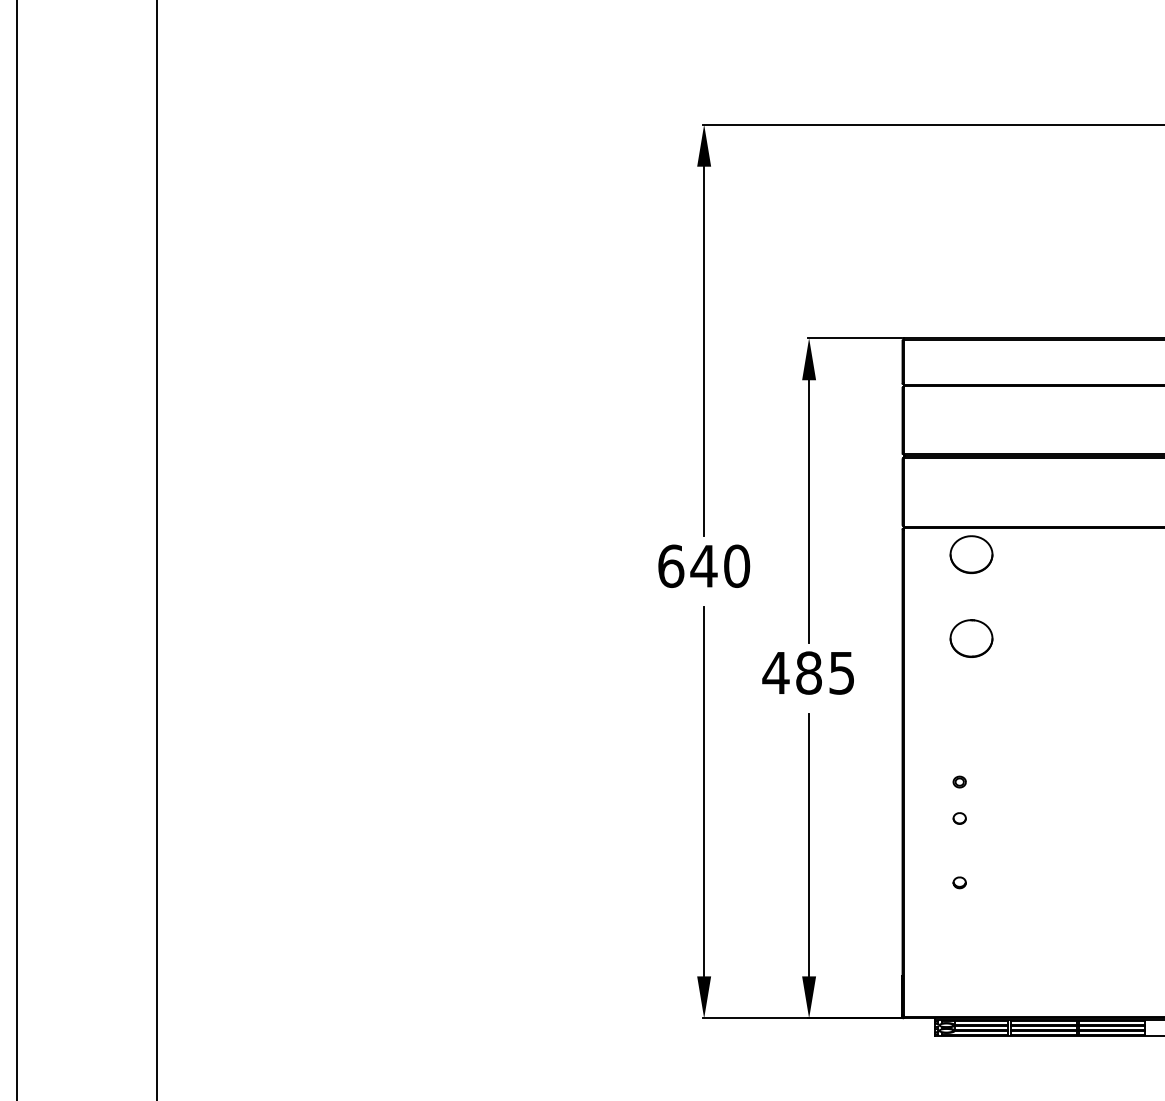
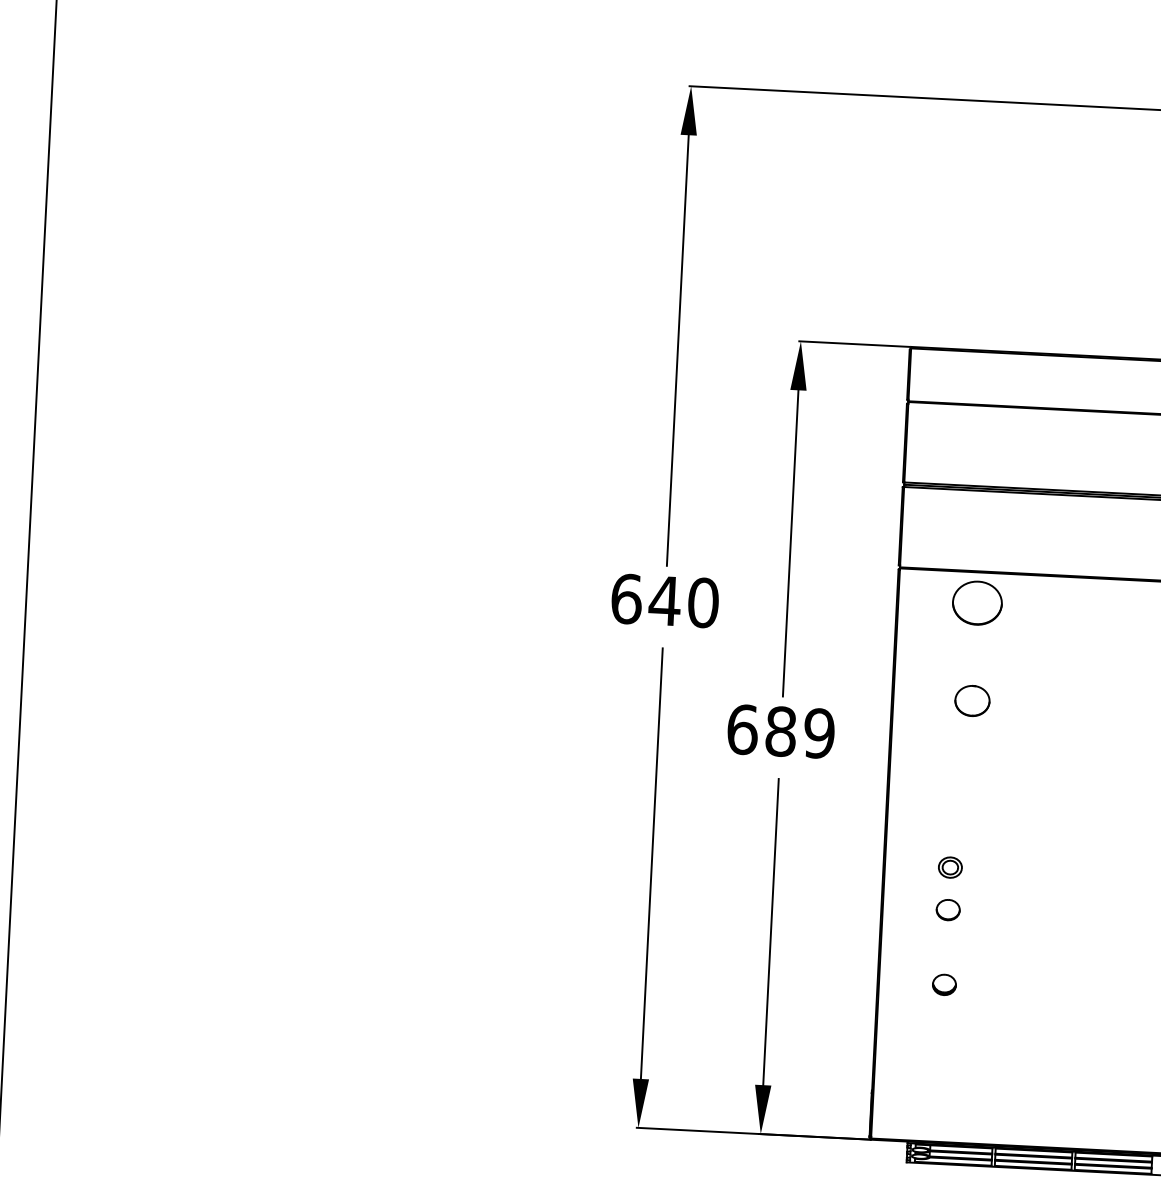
part: (971, 638) -> (972, 700), size x0.7
text: (808, 672) -> (780, 730), 485 -> 689
part: (959, 781) -> (950, 866), size x1.6
part: (959, 818) -> (947, 909), size x1.6
part: (959, 882) -> (944, 984), size x1.6

